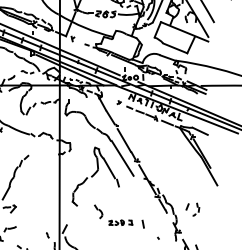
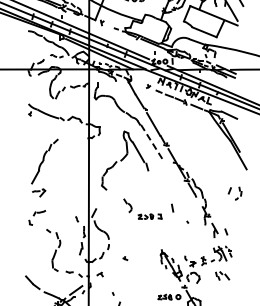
line: (123, 158) -> (152, 142), solid -> dashed
part: (192, 209) -> (234, 193), moved
part: (113, 214) -> (142, 208), moved

